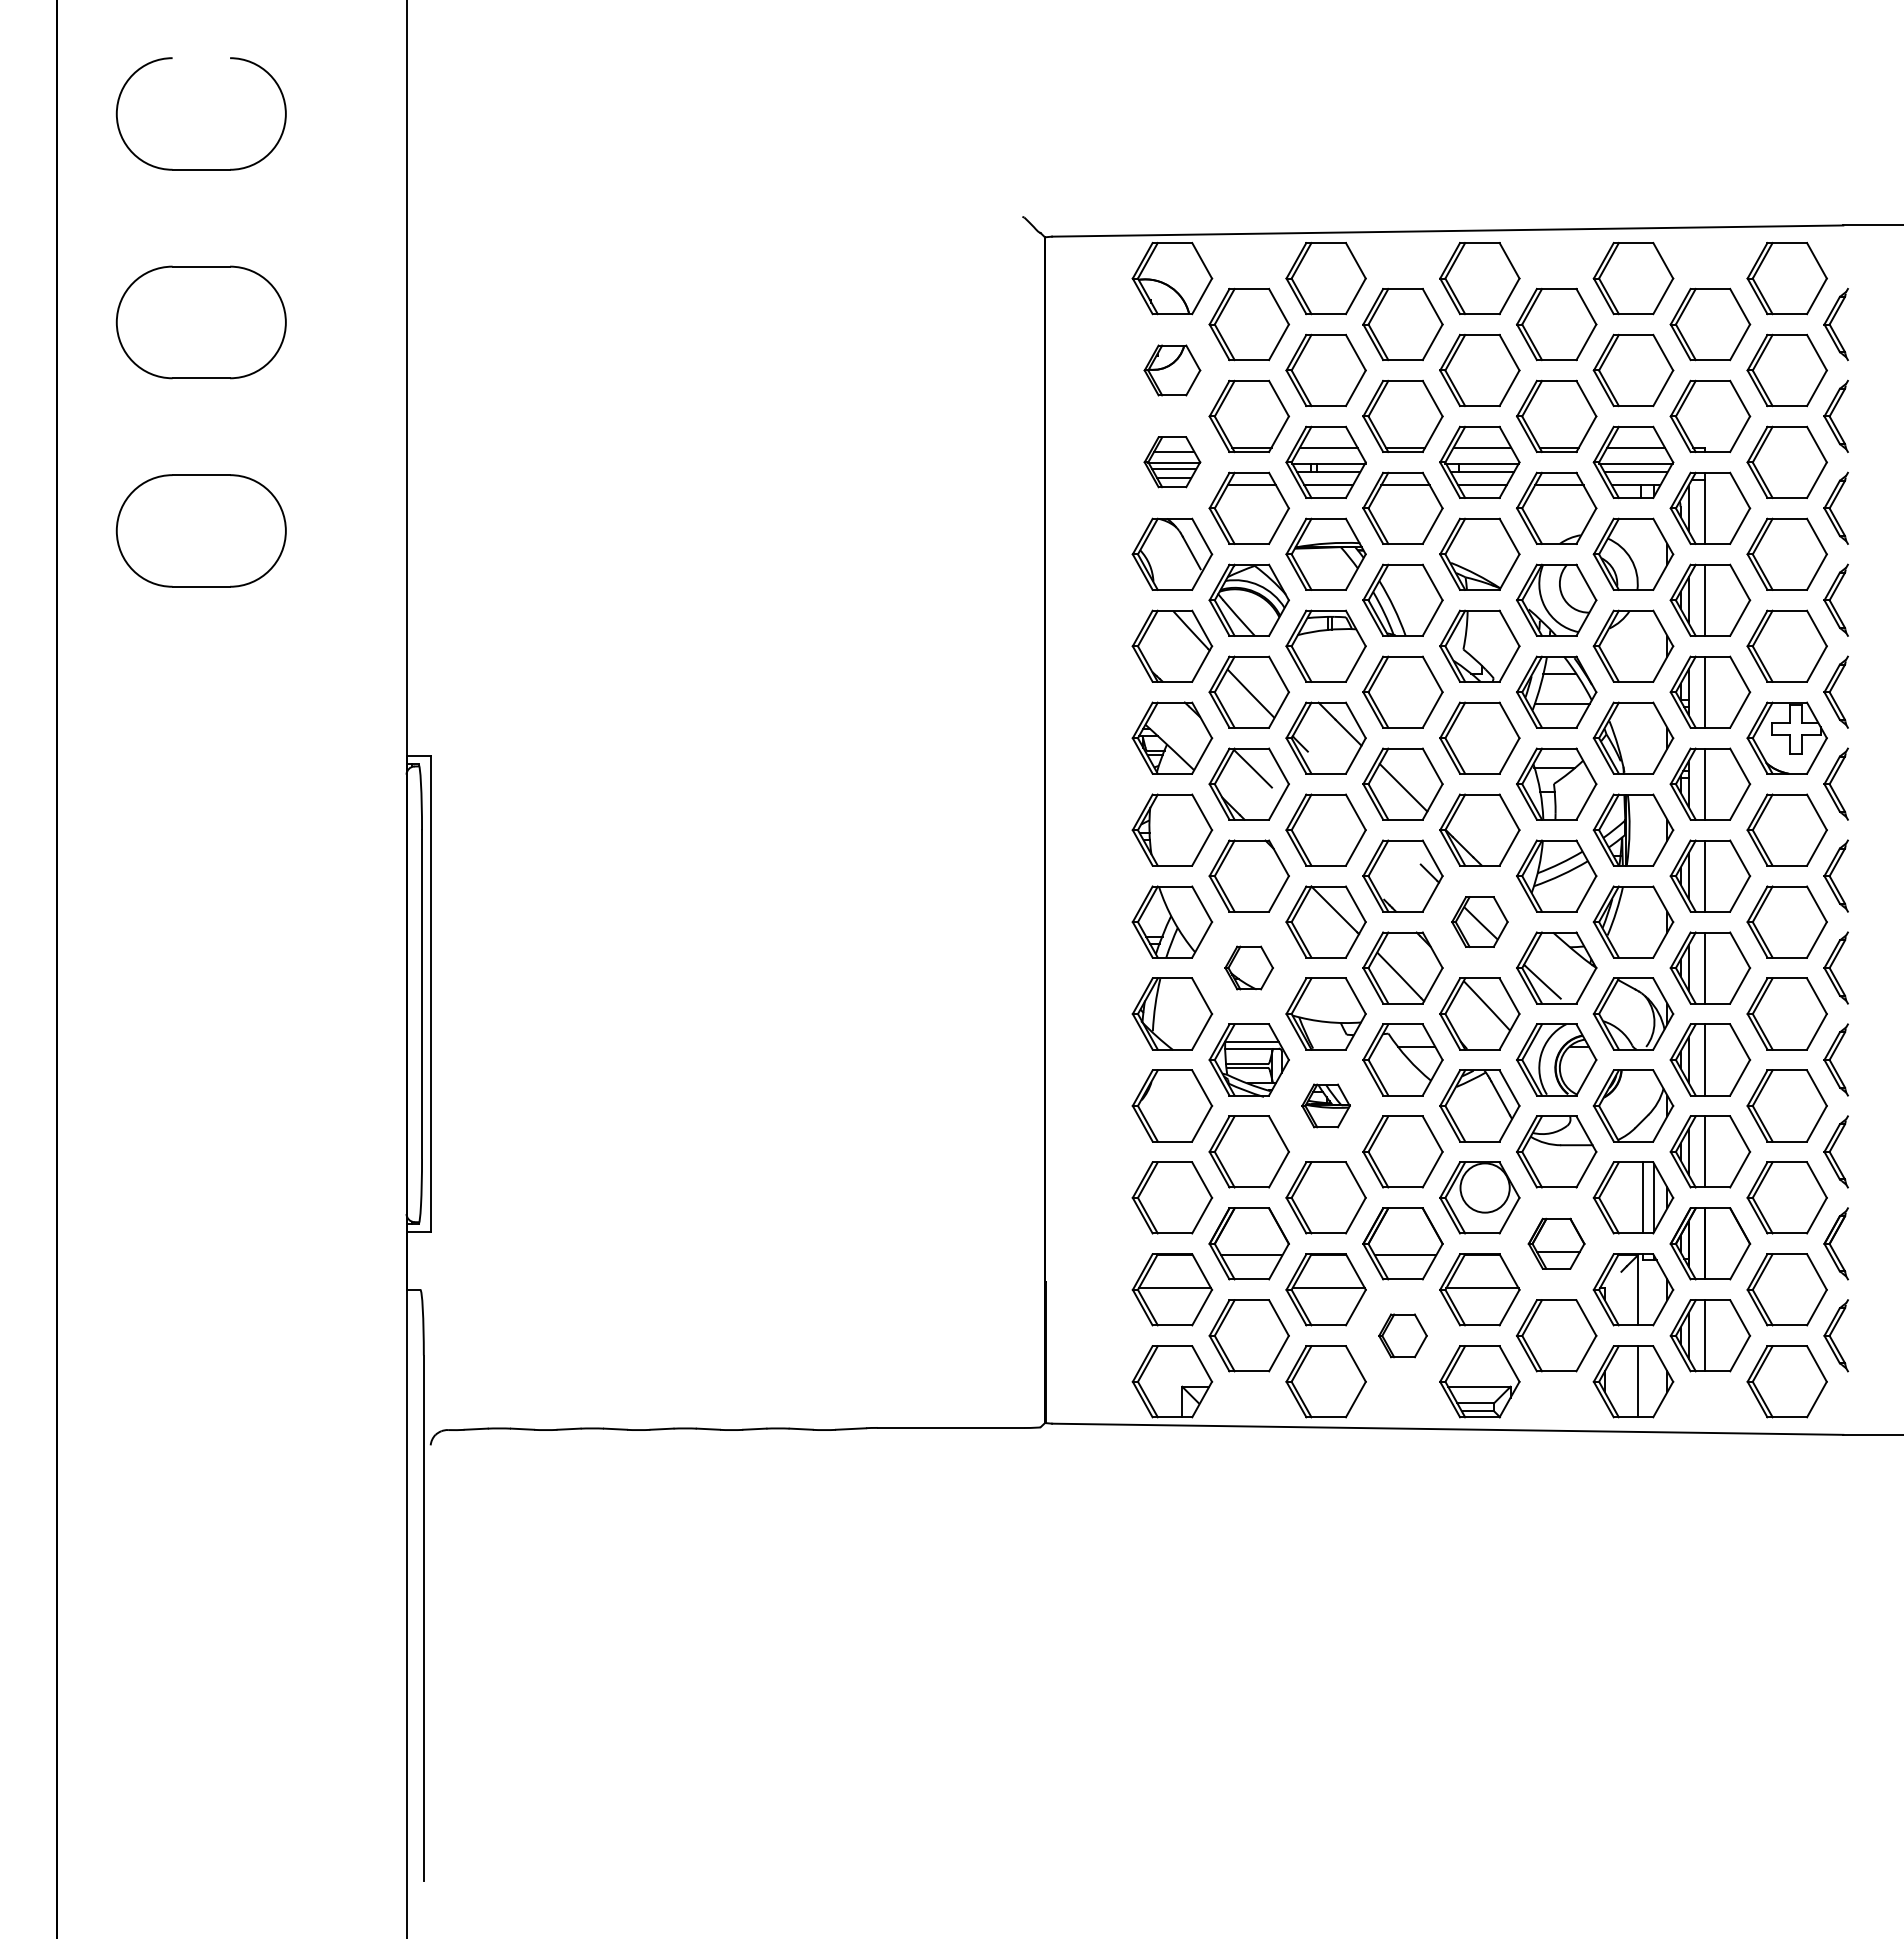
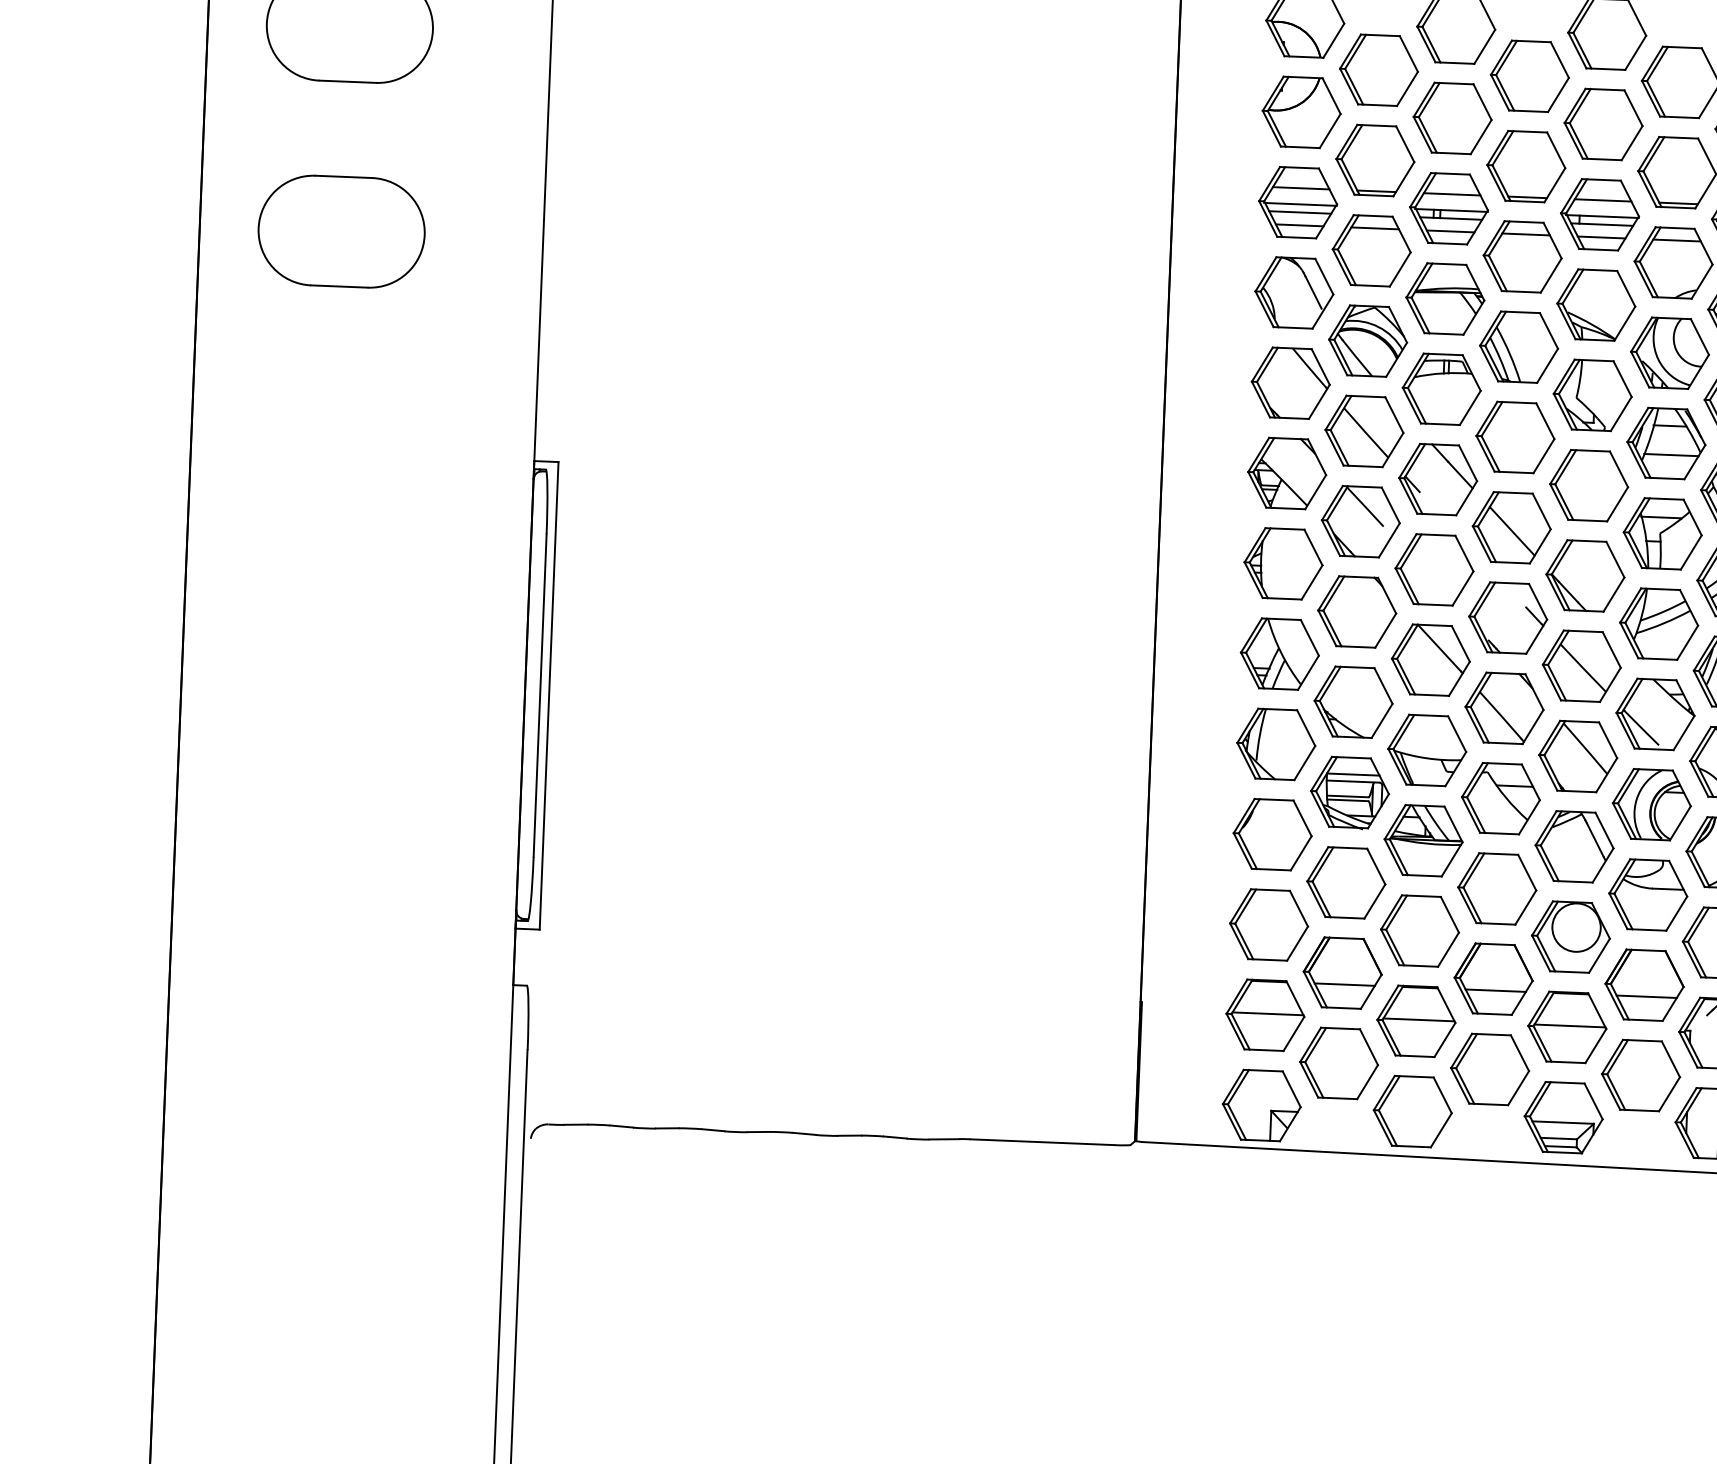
part: (1172, 370) -> (1301, 112), size x1.43
part: (1172, 461) -> (1298, 201), size x1.43
part: (1479, 921) -> (1581, 665), size x1.43
part: (1248, 967) -> (1352, 701), size x1.67
part: (1325, 1105) -> (1423, 840), size x1.67
part: (1556, 1243) -> (1644, 984), size x1.43
part: (1402, 1335) -> (1489, 1069), size x1.67

